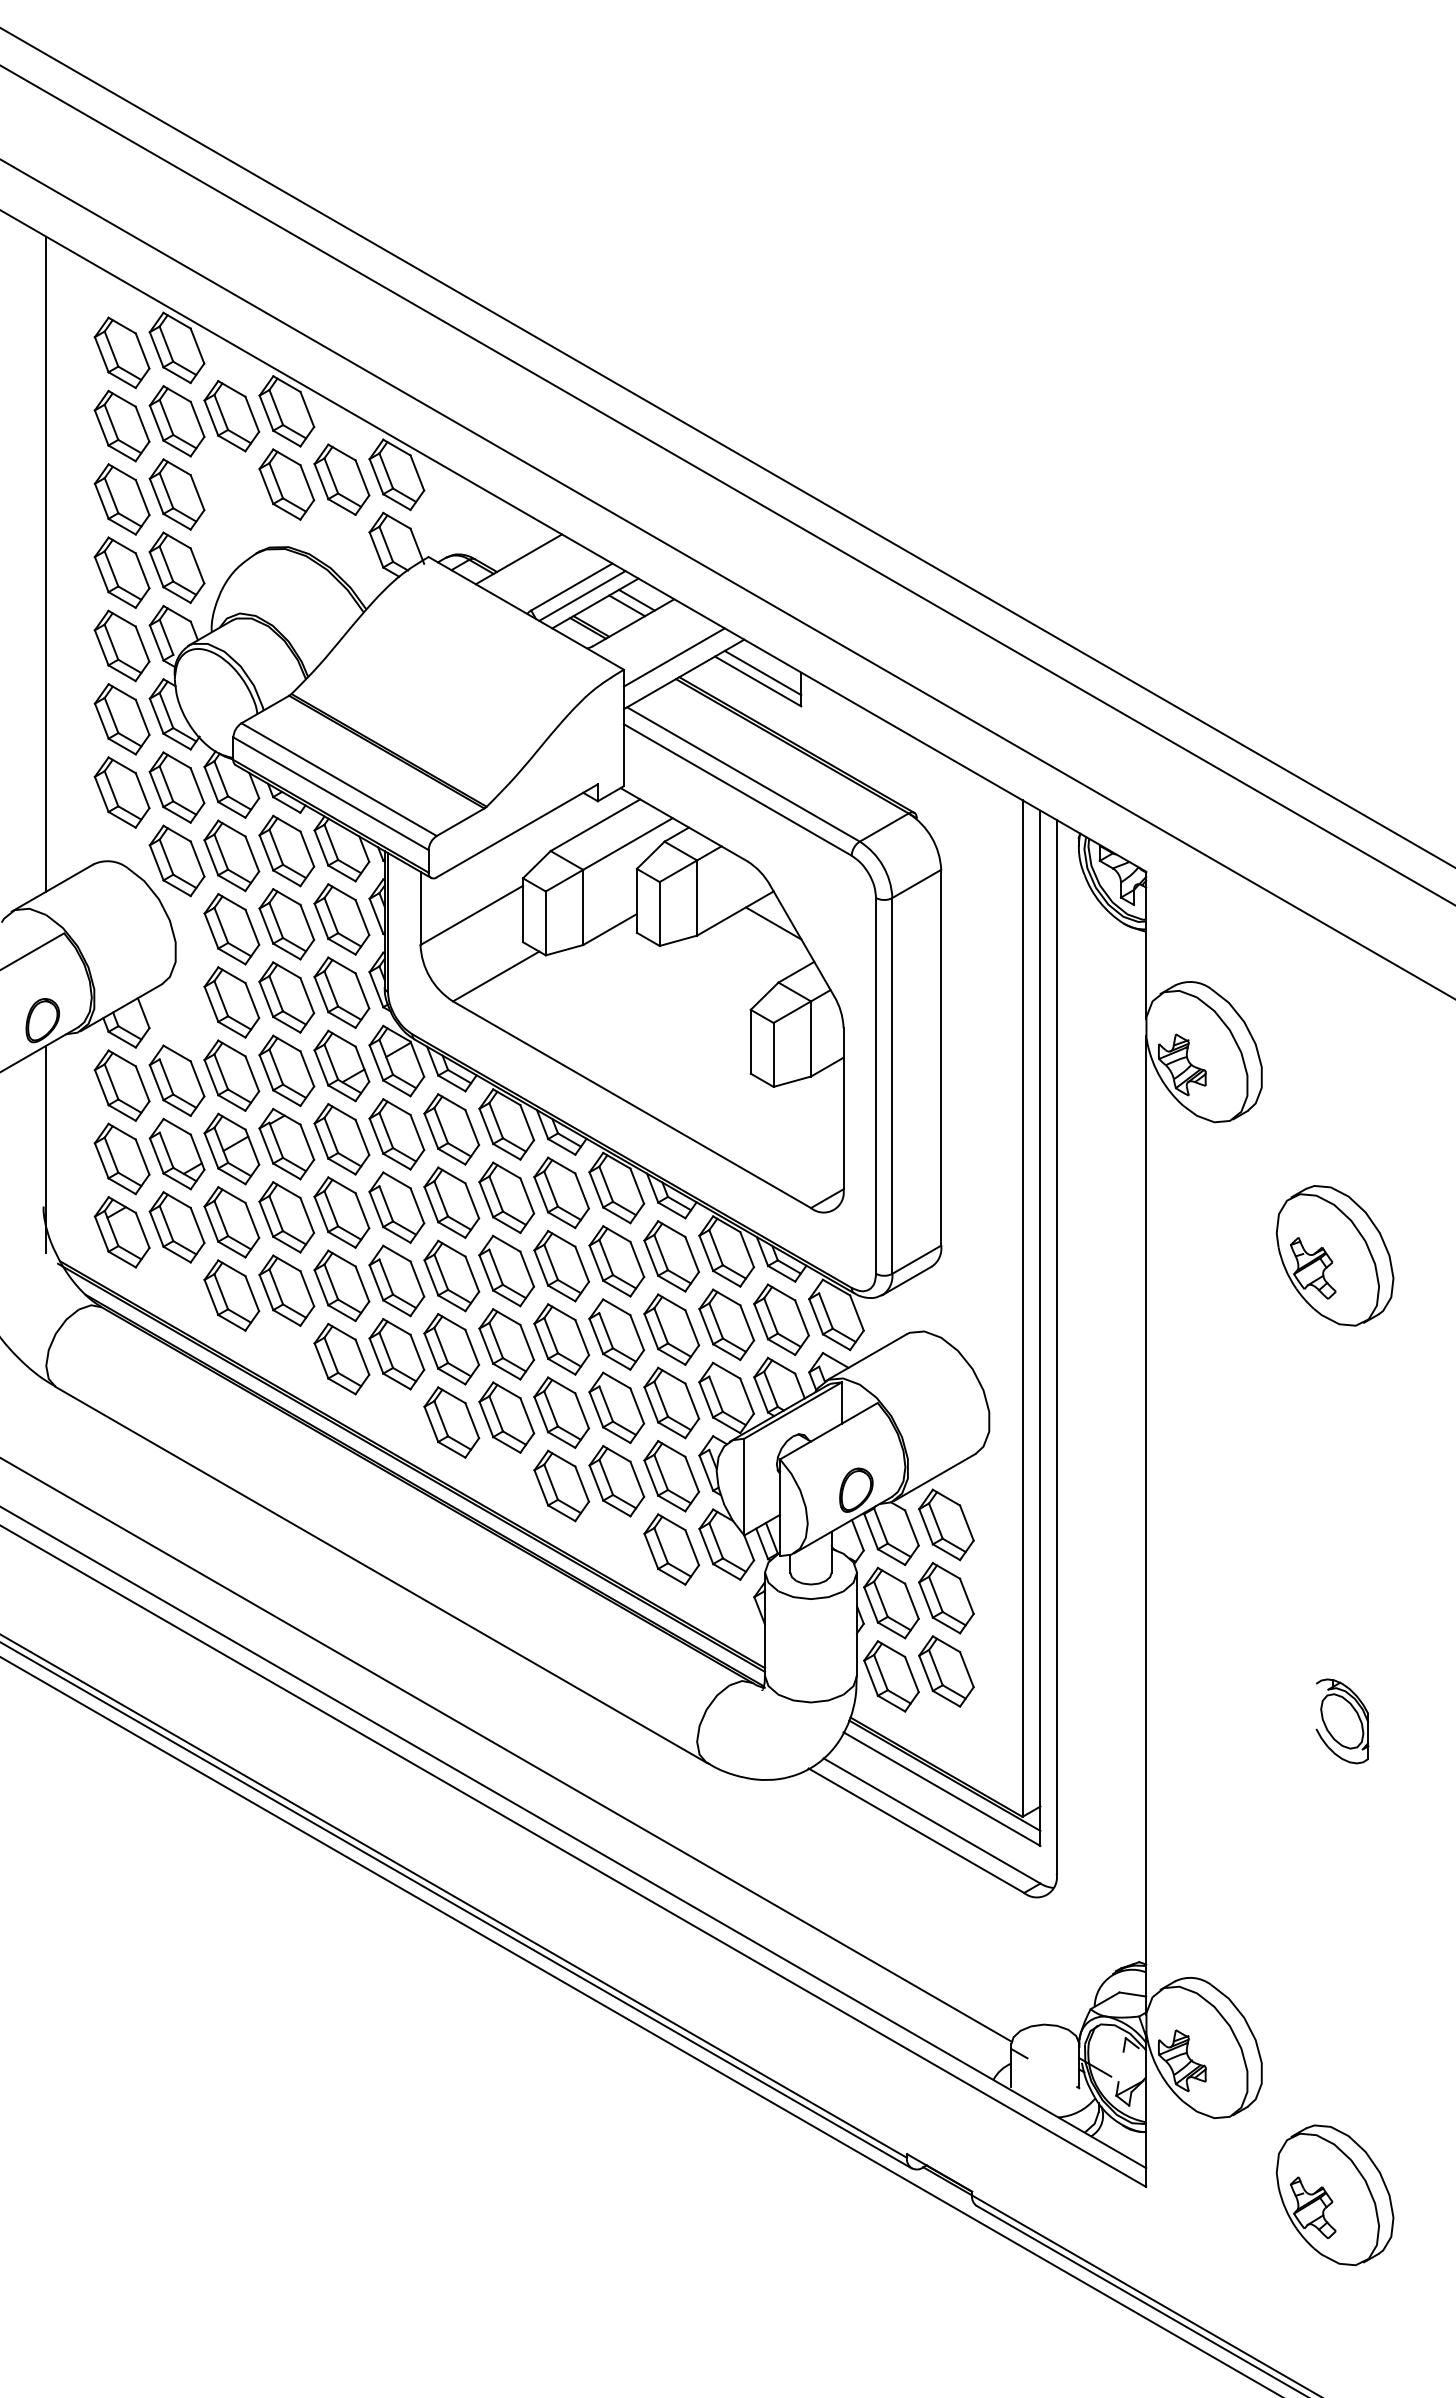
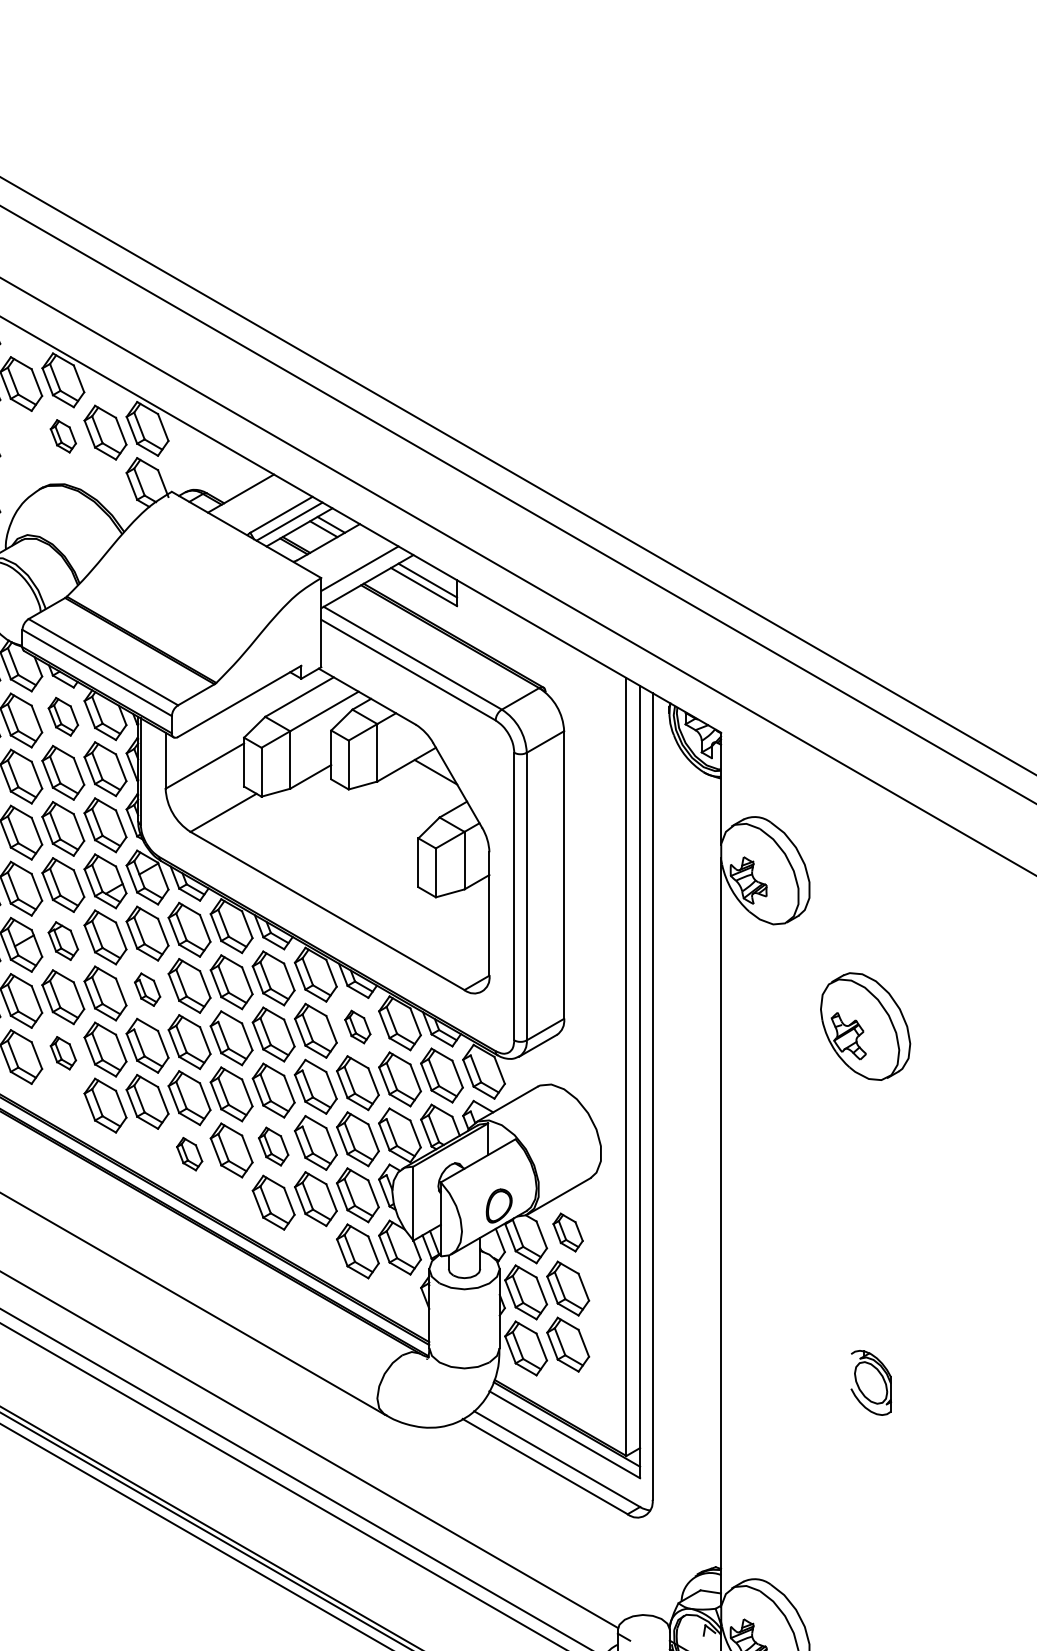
part: (286, 484) -> (63, 436), size x0.6
part: (286, 850) -> (63, 716), size x0.7
part: (286, 1143) -> (63, 940), size x0.7
part: (396, 1207) -> (147, 989), size x0.6
part: (671, 1256) -> (357, 1027), size x0.6
part: (286, 1290) -> (63, 1053), size x0.6
part: (561, 1412) -> (273, 1146), size x0.7
part: (451, 1422) -> (189, 1154), size x0.6
part: (946, 1524) -> (568, 1232), size x0.7

